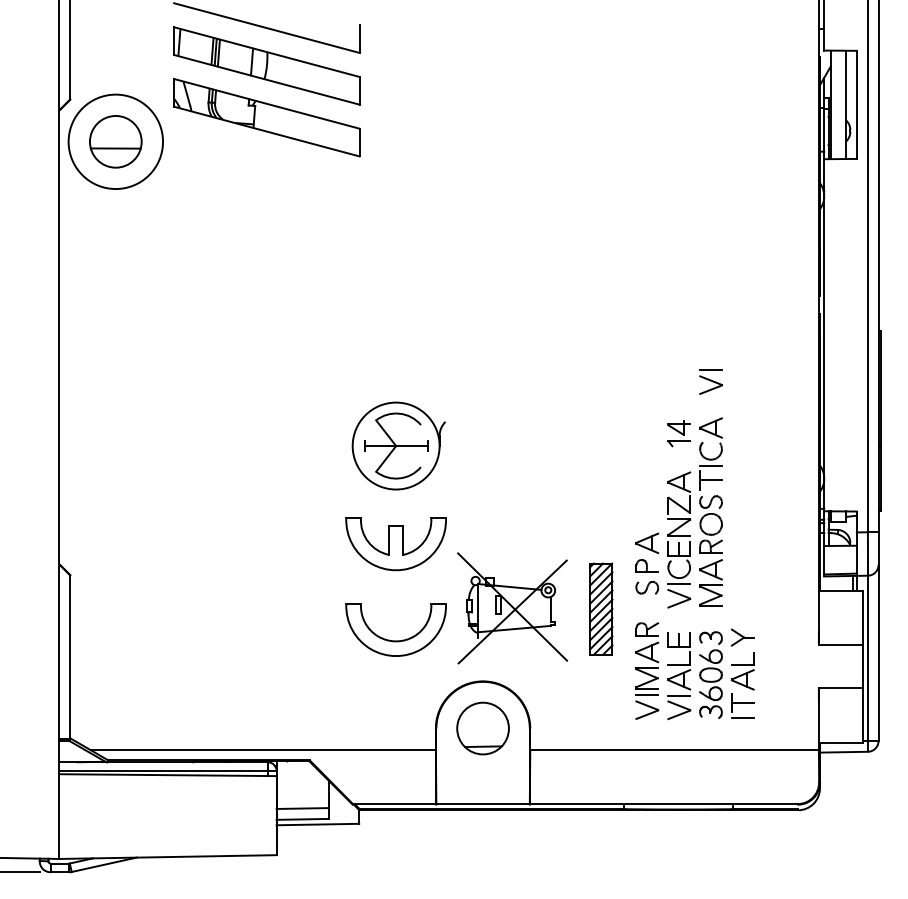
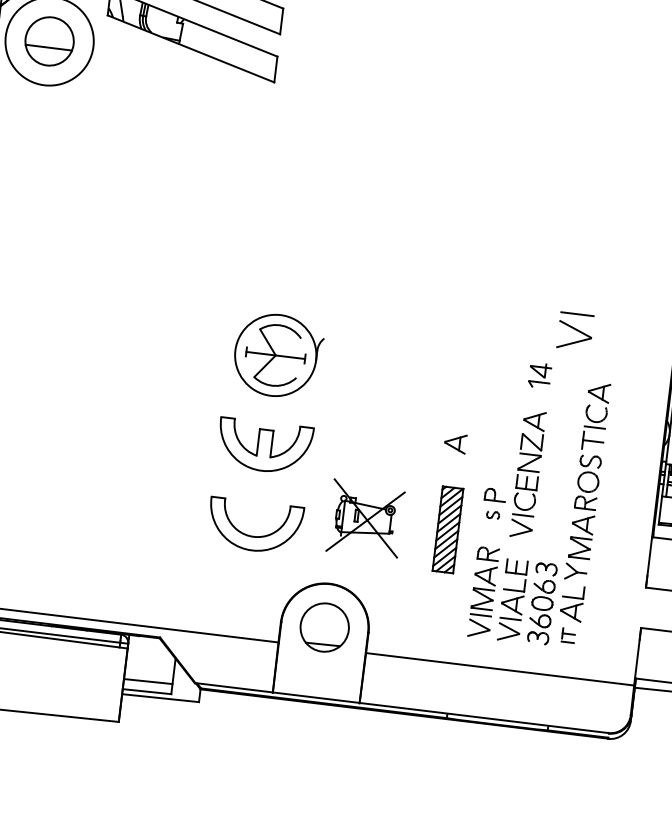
part: (710, 381) -> (574, 330), size x1.6
part: (710, 511) -> (589, 470), moved
part: (647, 543) -> (455, 443), moved
part: (647, 587) -> (493, 515), size x0.6
part: (512, 608) -> (365, 519), size x0.7
part: (742, 705) -> (568, 635), size x0.6

